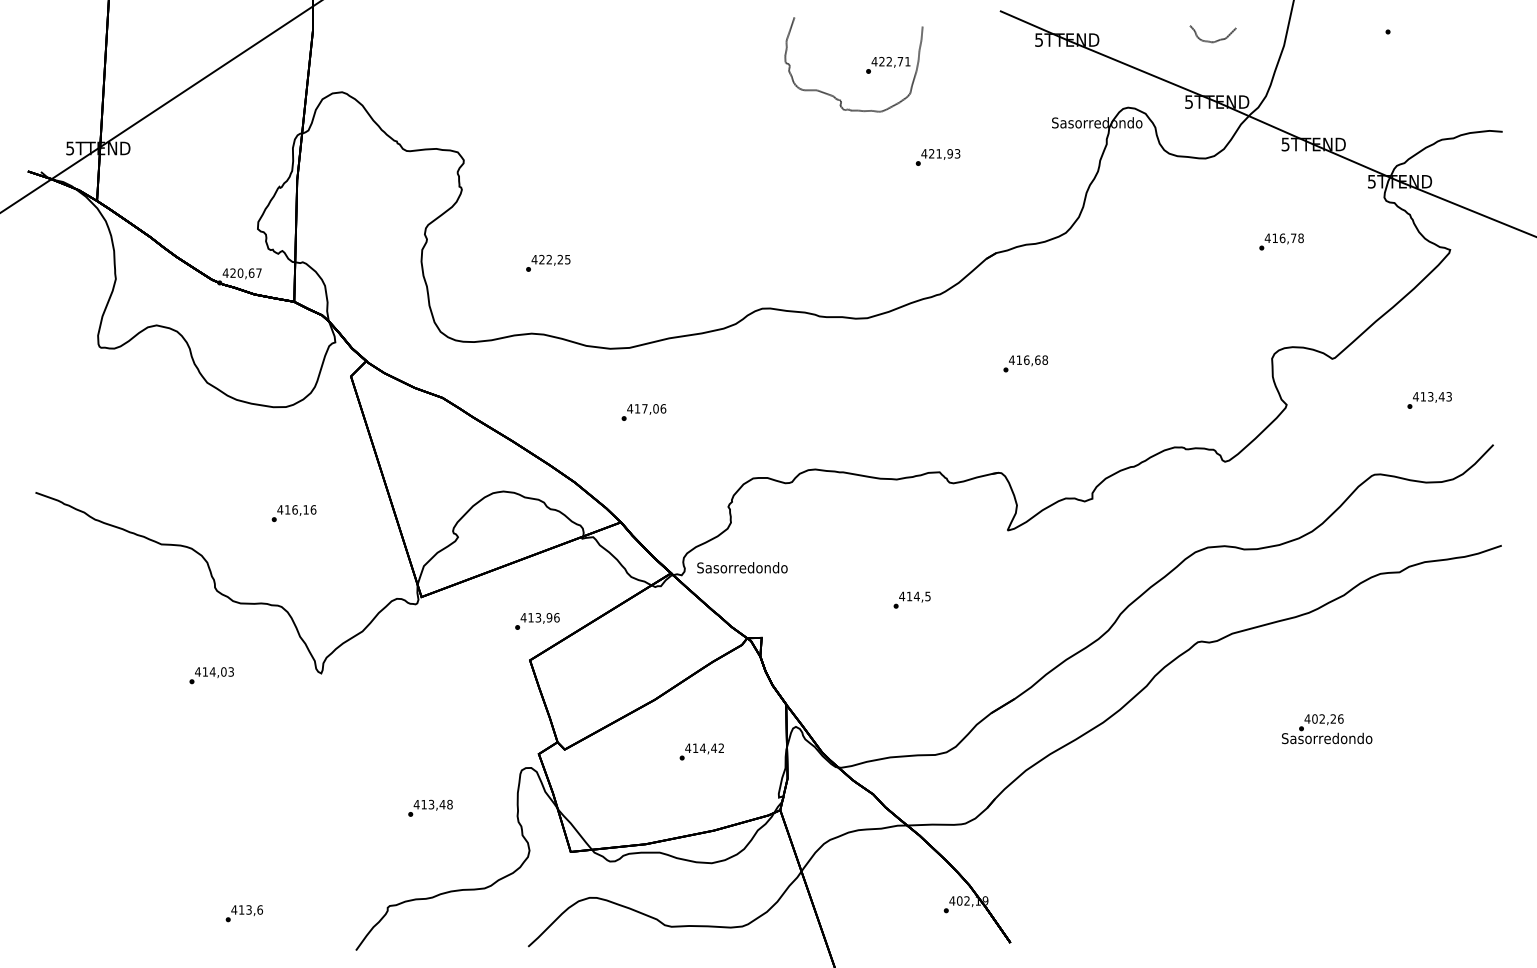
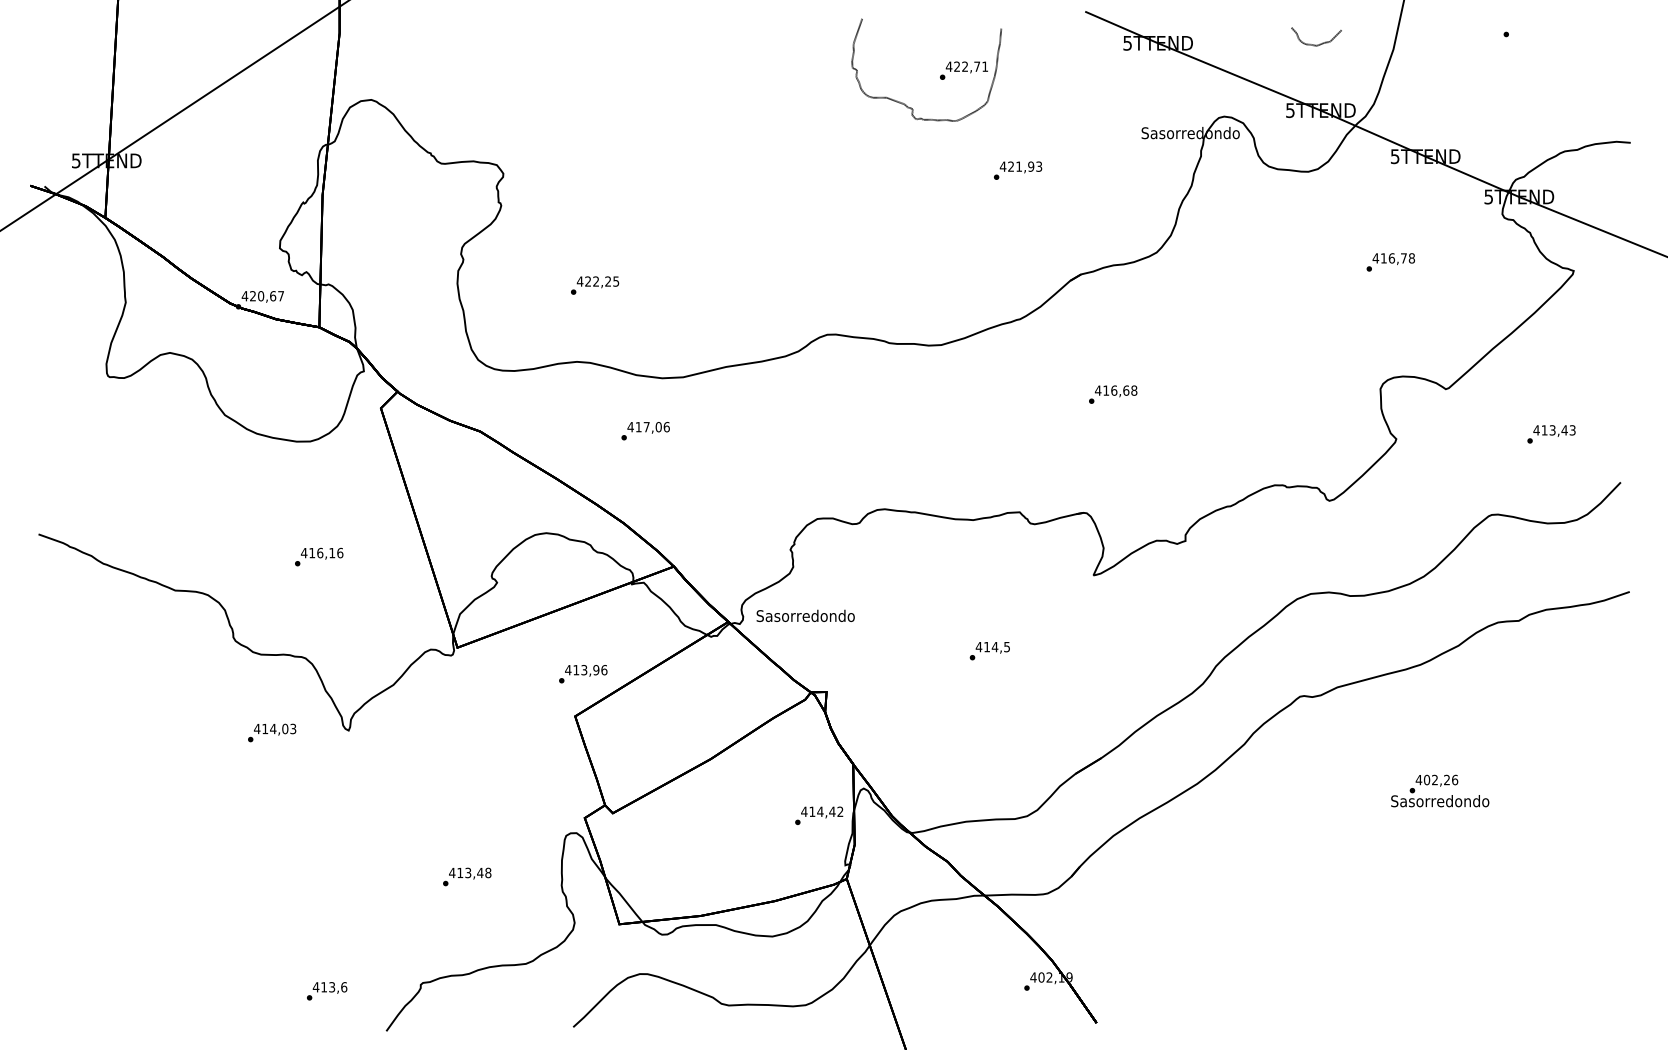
text: (643, 412) -> (645, 431), moved
text: (211, 675) -> (271, 732), moved
text: (701, 751) -> (818, 815), moved
text: (243, 913) -> (326, 991), moved

